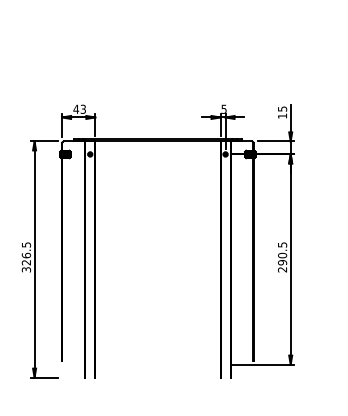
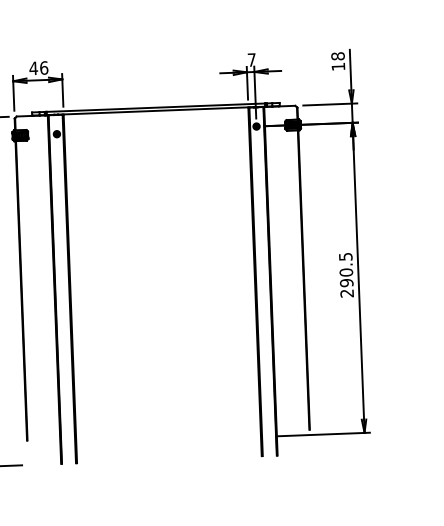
text: (83, 108) -> (44, 66), 43 -> 46
text: (223, 108) -> (250, 58), 5 -> 7
text: (282, 108) -> (337, 55), 15 -> 18

